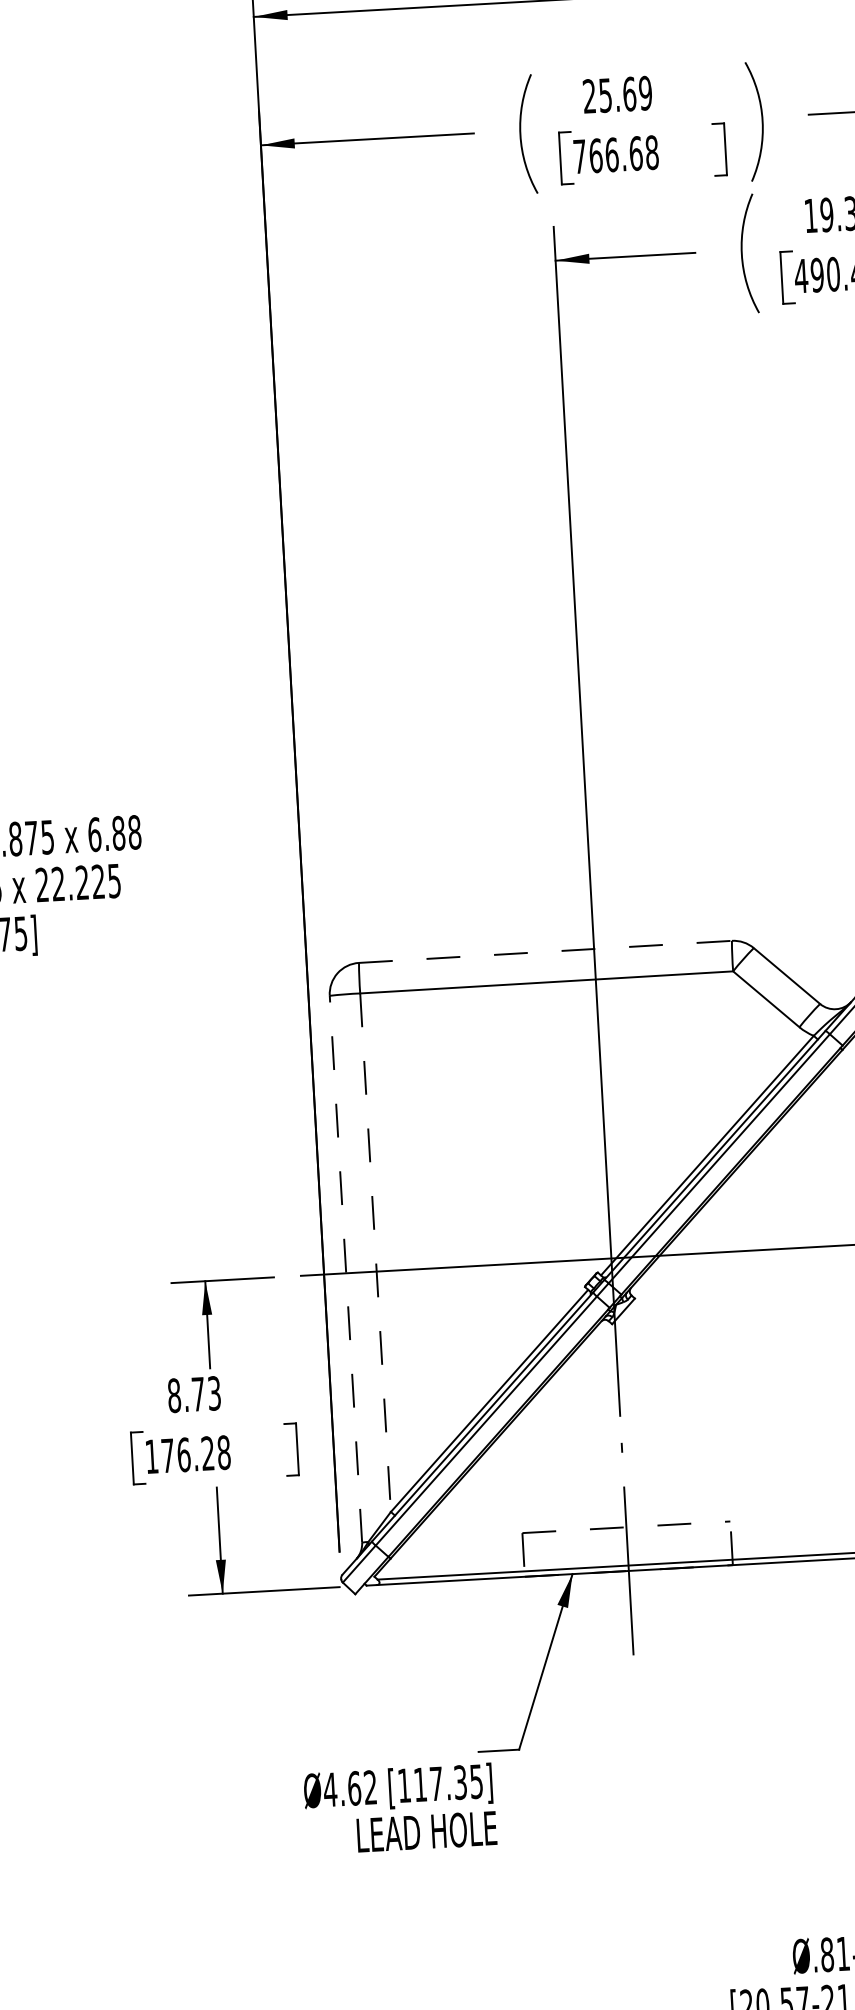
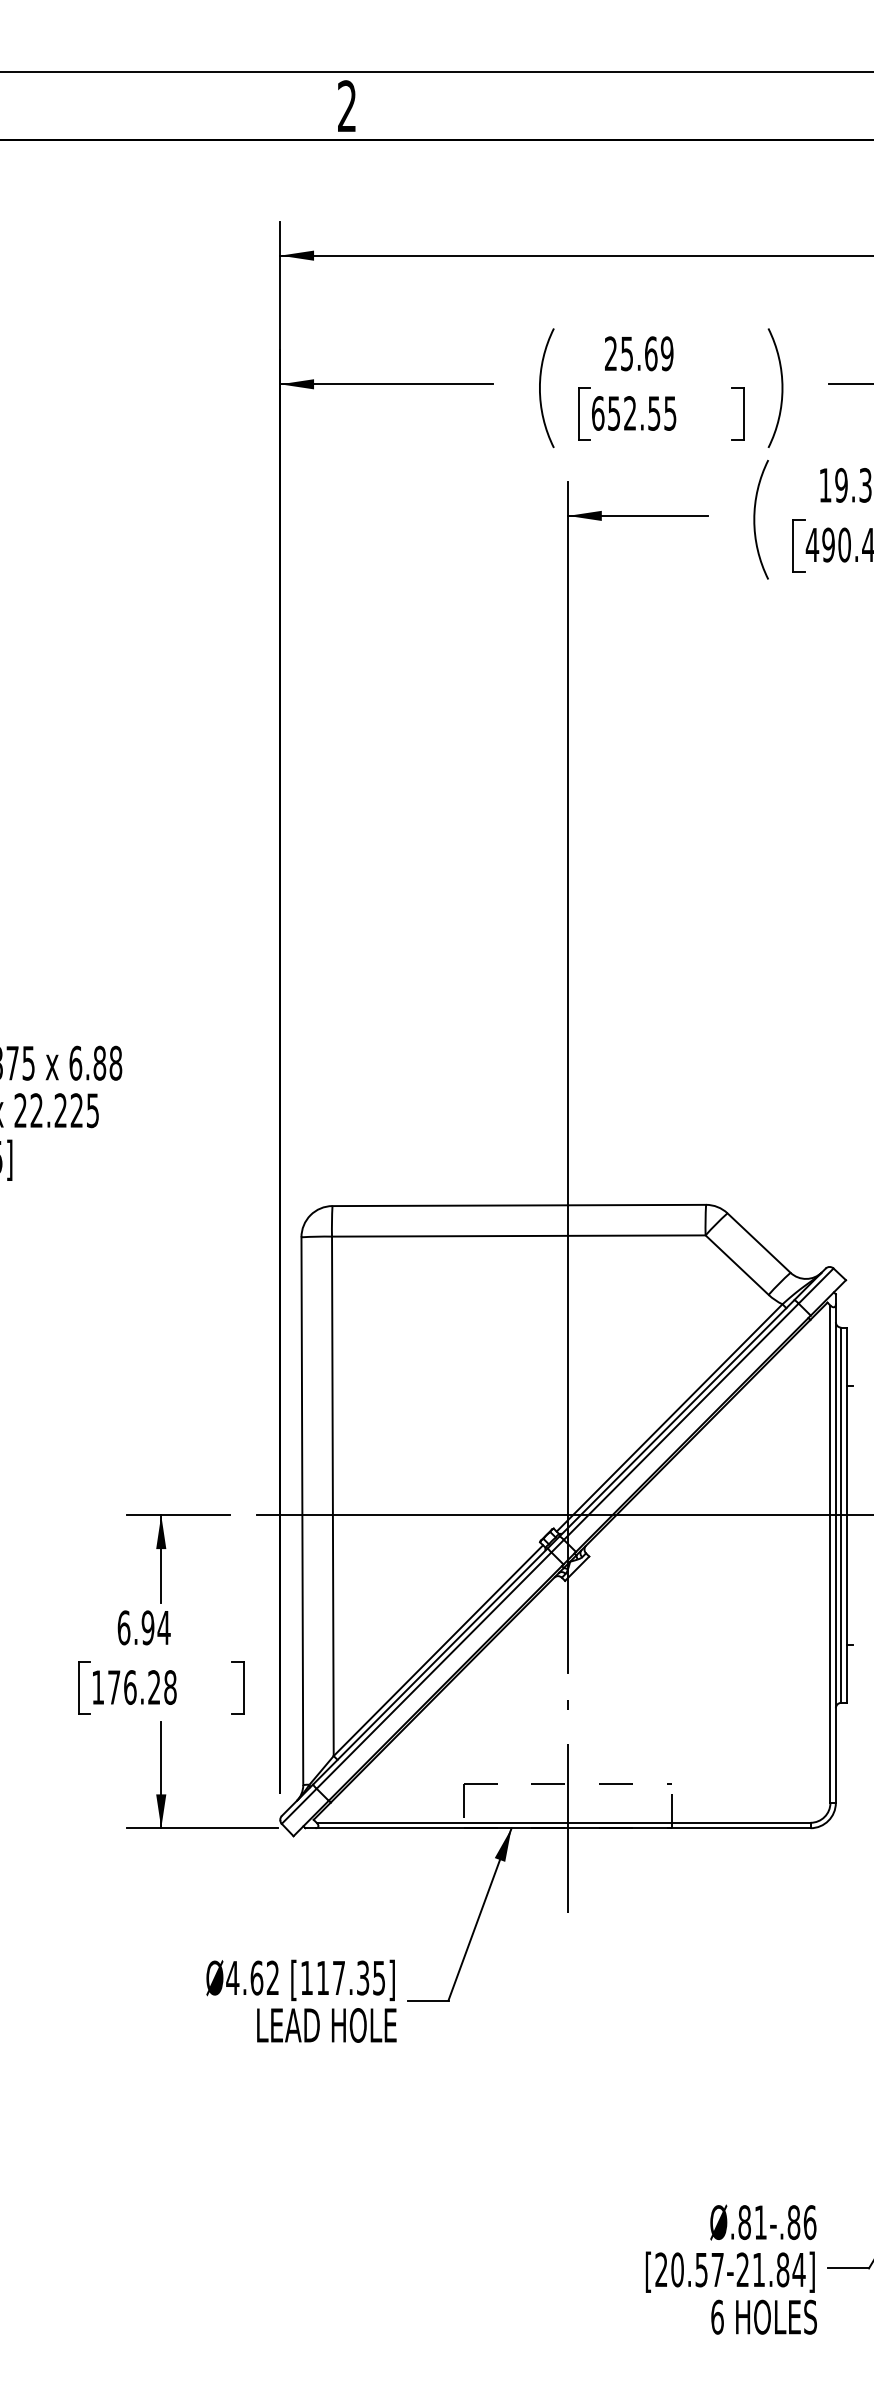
text: (616, 154) -> (634, 413), 766.68 -> 652.55
line: (545, 951) -> (519, 1205), dashed -> solid
line: (375, 1252) -> (332, 1496), dashed -> solid
line: (346, 1269) -> (302, 1511), dashed -> solid
text: (193, 1394) -> (143, 1627), 8.73 -> 6.94
text: (400, 1808) -> (301, 2000), moved

